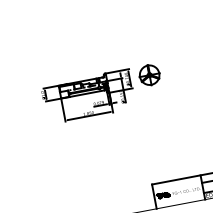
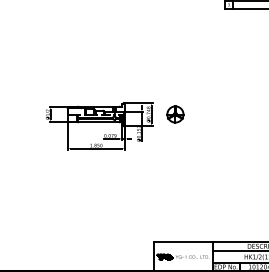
part: (149, 75) -> (175, 114), size x0.7

